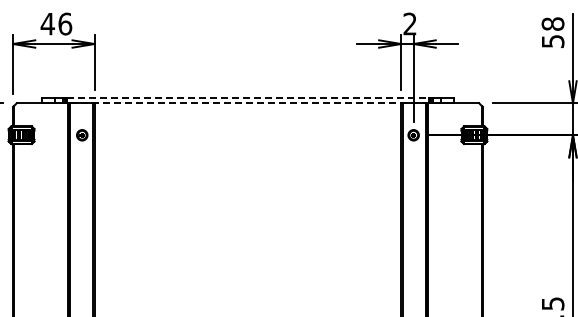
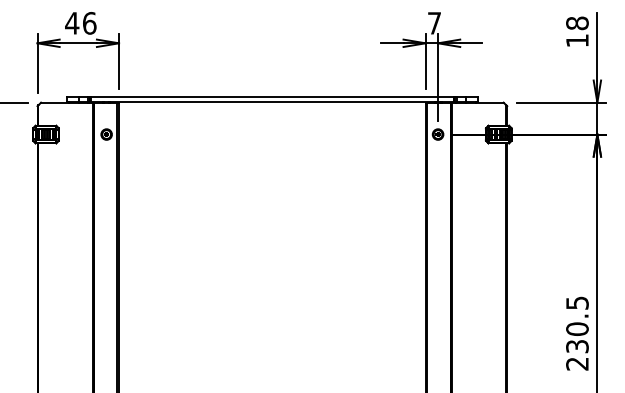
text: (410, 24) -> (434, 23), 2 -> 7
text: (553, 41) -> (577, 40), 58 -> 18
line: (248, 97) -> (272, 96), dashed -> solid
line: (247, 103) -> (271, 102), dashed -> solid

